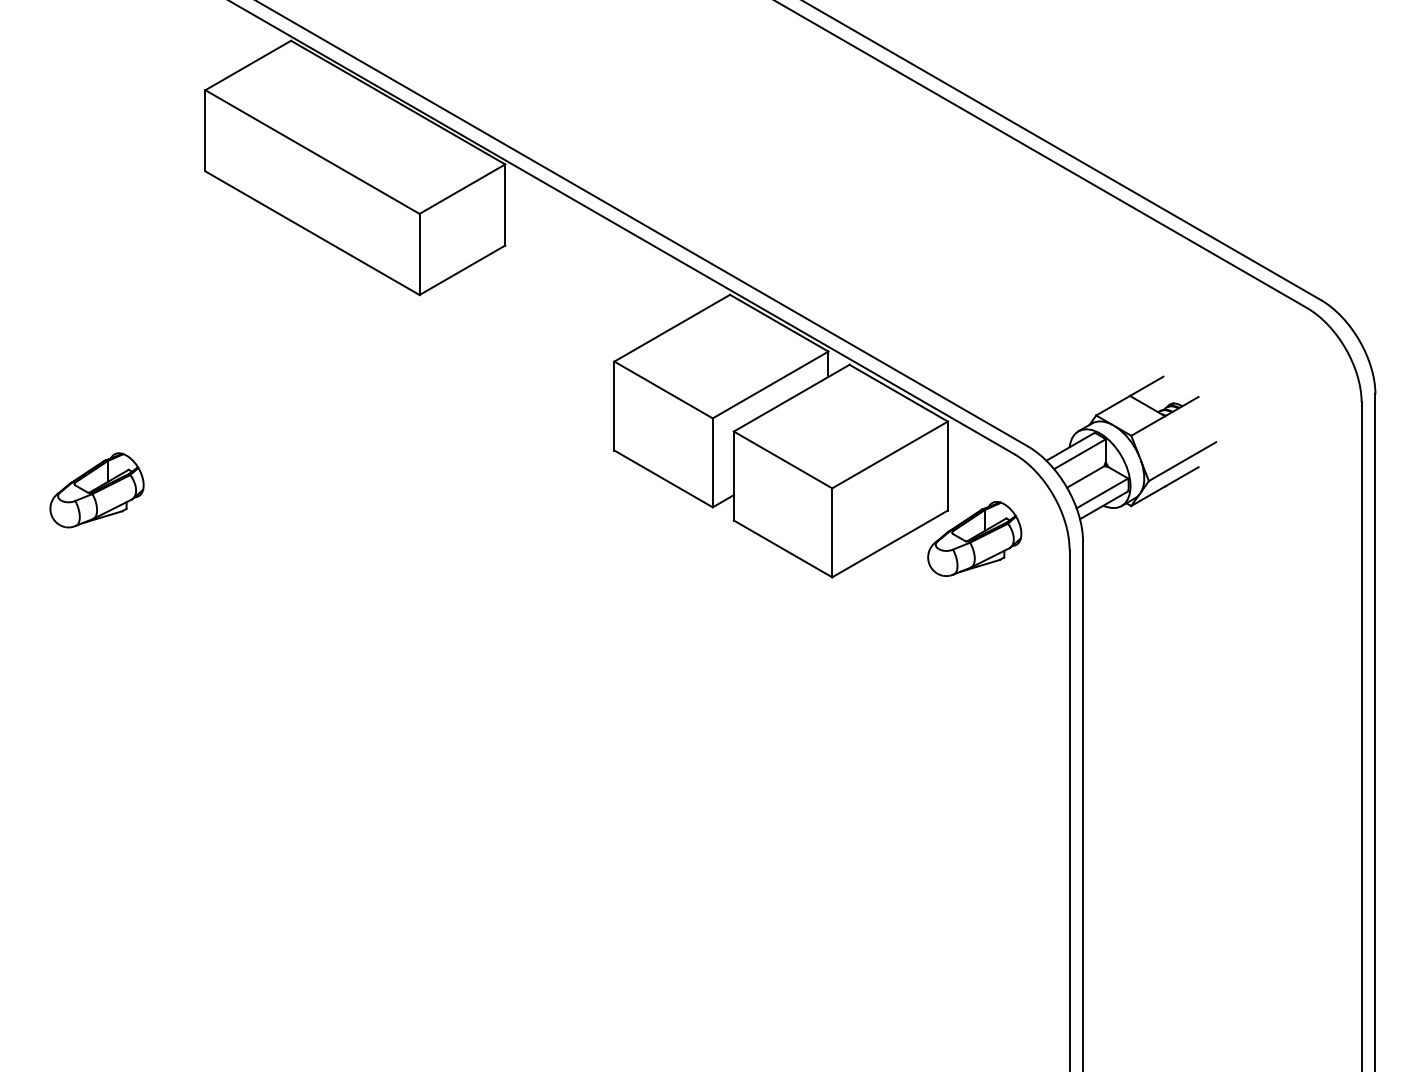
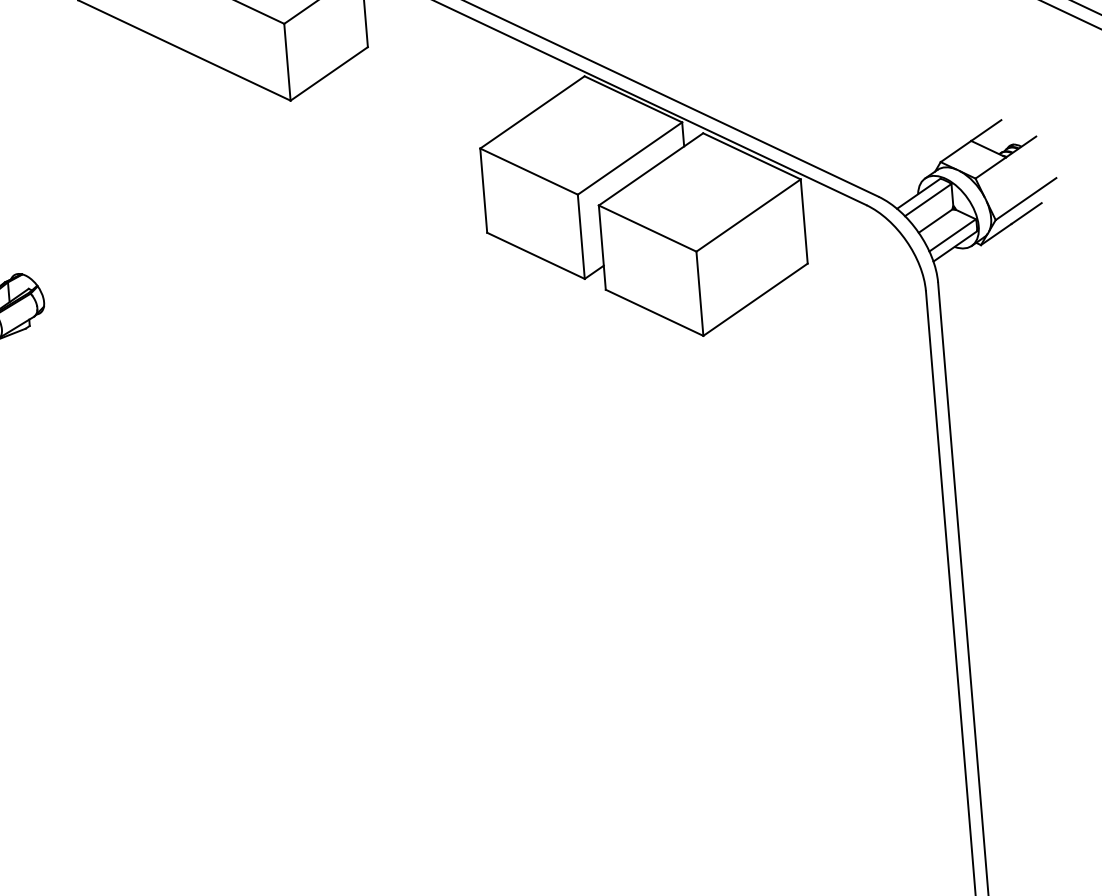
part: (974, 538) -> (835, 288), removed

